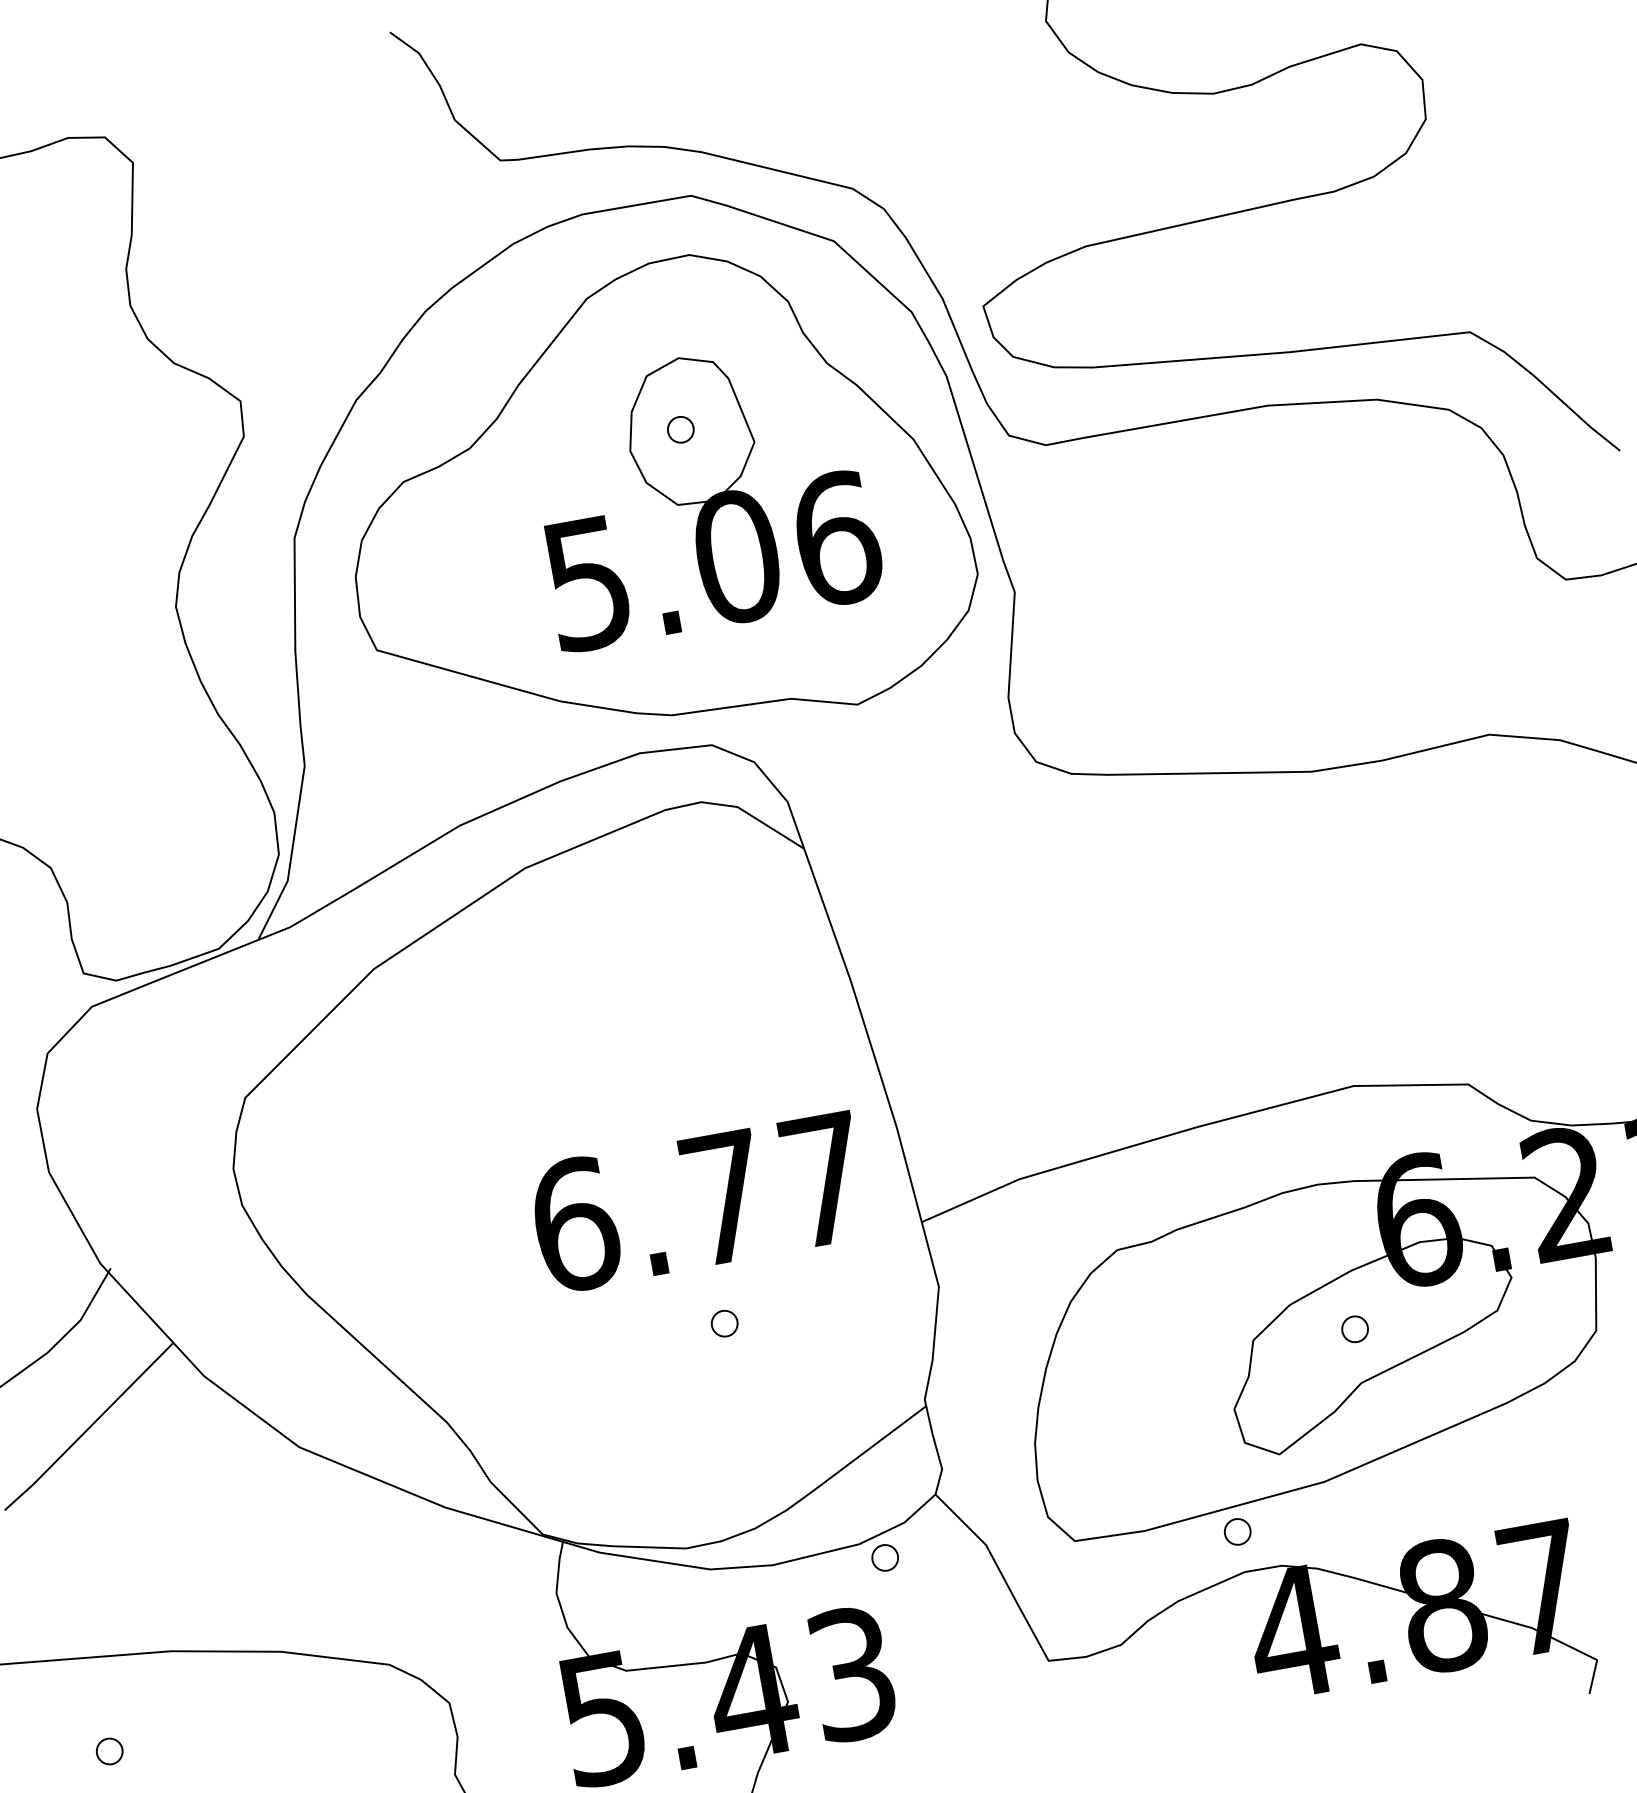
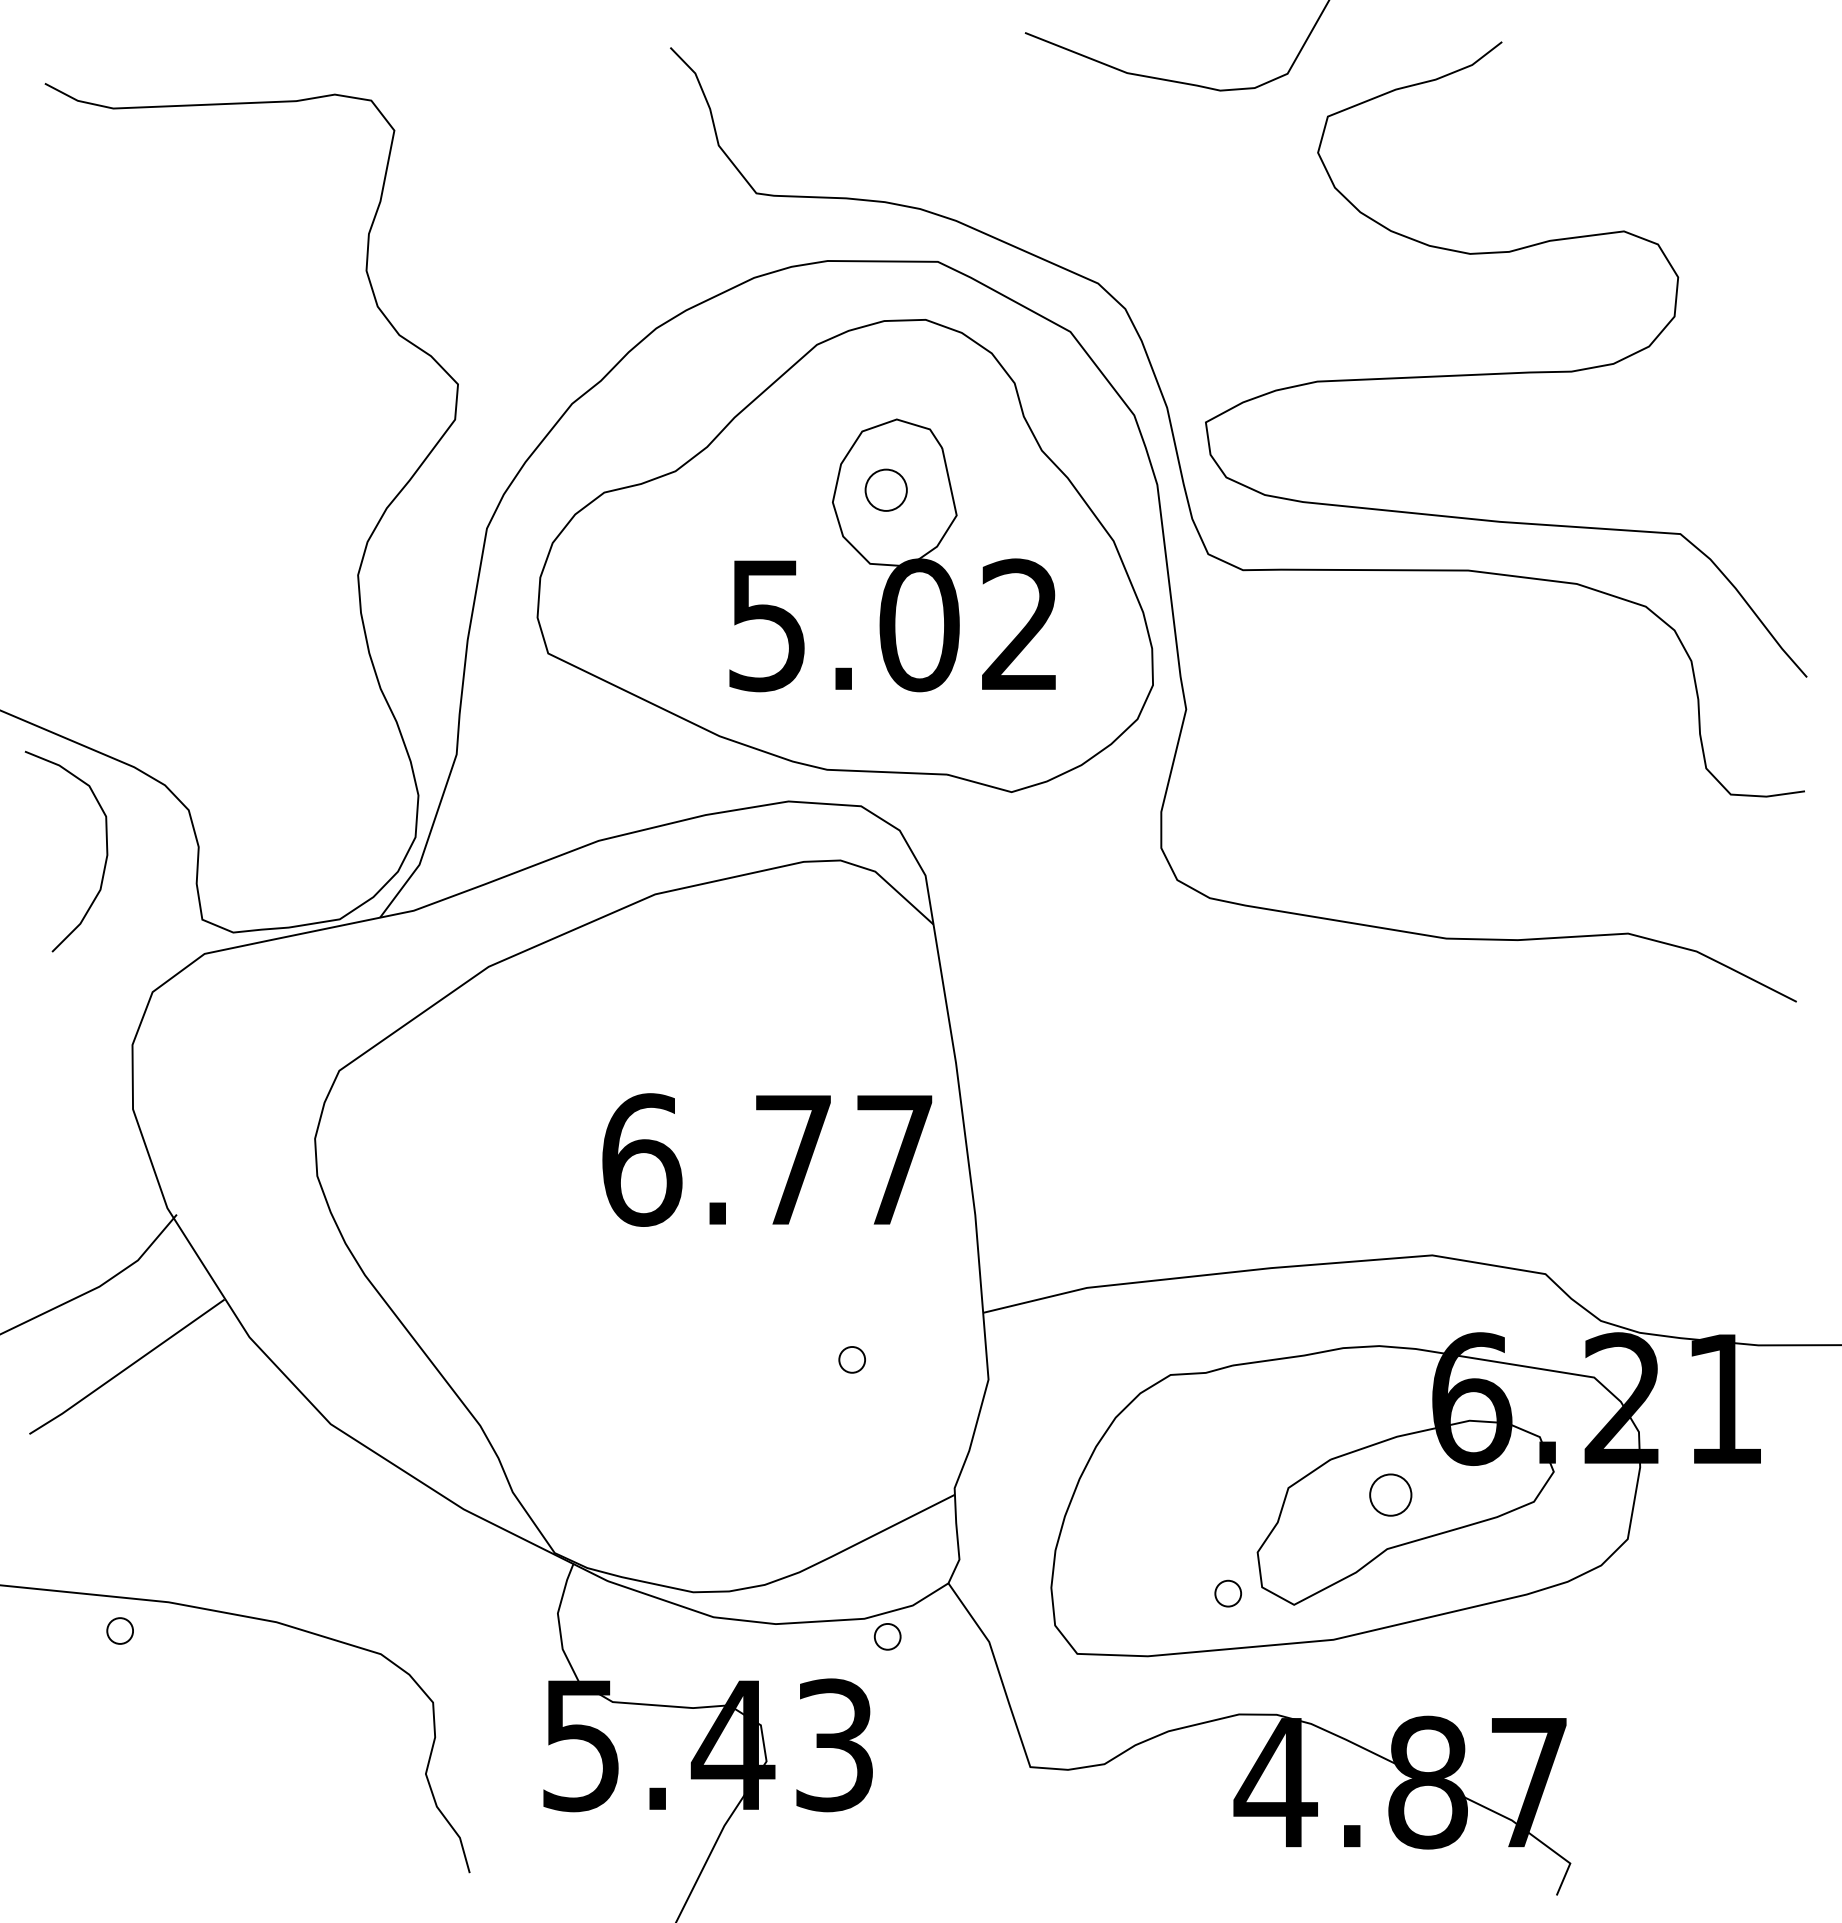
part: (681, 429) -> (886, 490), size x1.6
text: (837, 538) -> (1021, 625), 5.06 -> 5.02
text: (699, 1201) -> (767, 1159), moved
part: (723, 1323) -> (851, 1359), moved
part: (1354, 1328) -> (1390, 1494), size x1.6
part: (1236, 1531) -> (1227, 1593), moved
part: (108, 1751) -> (119, 1630), moved

